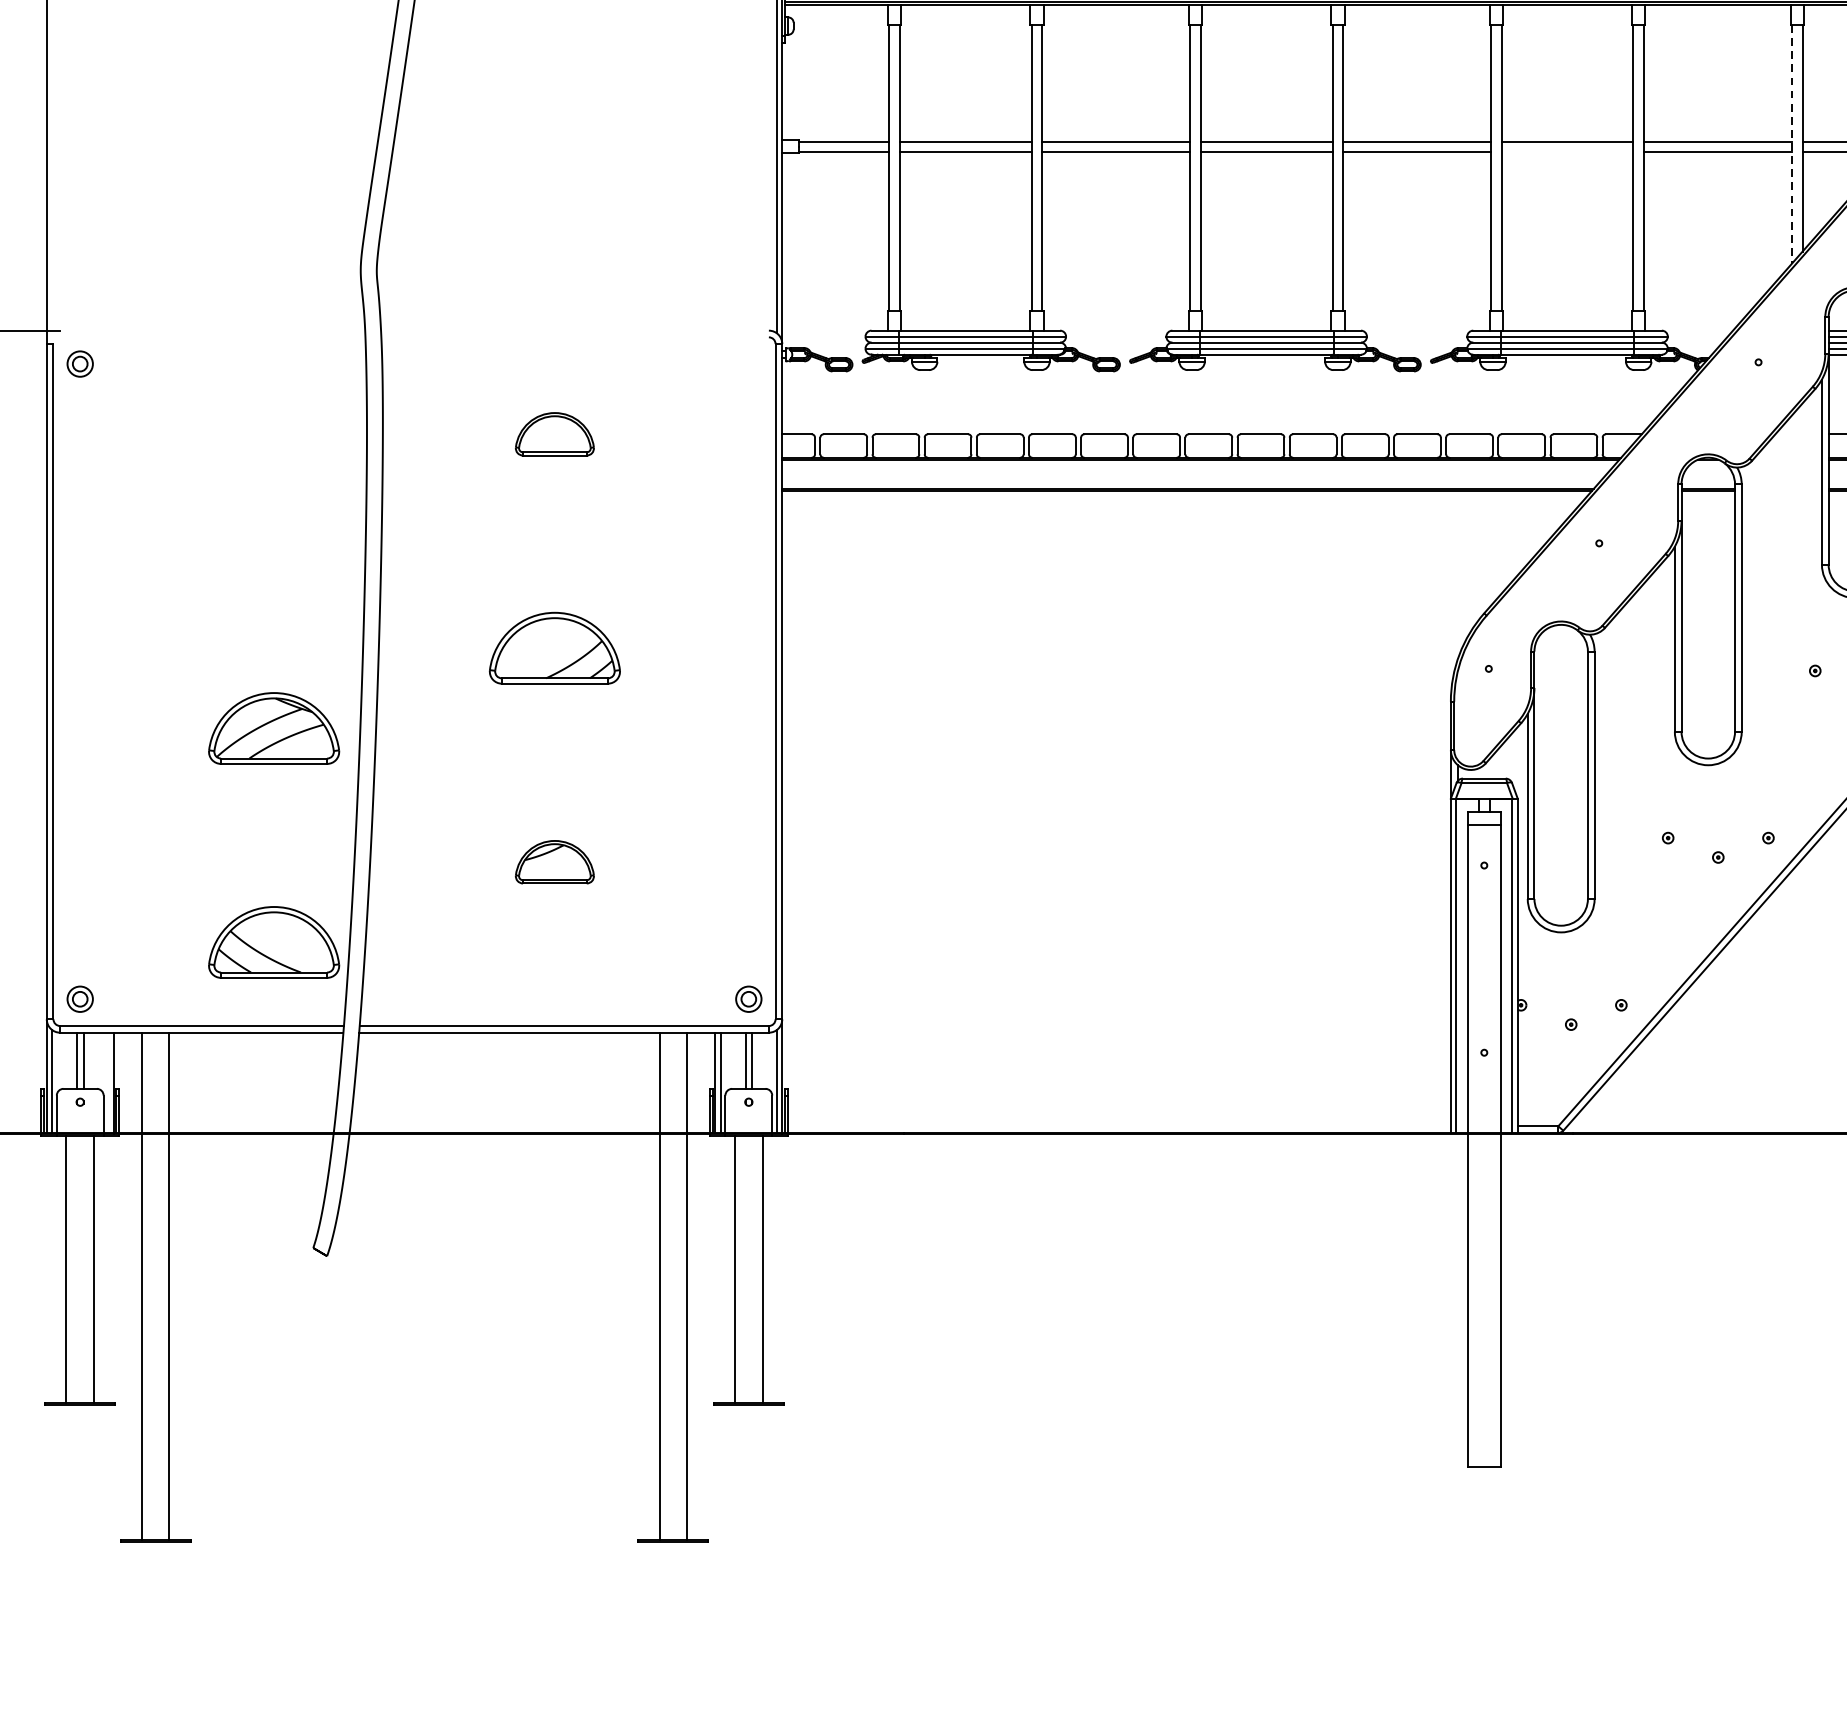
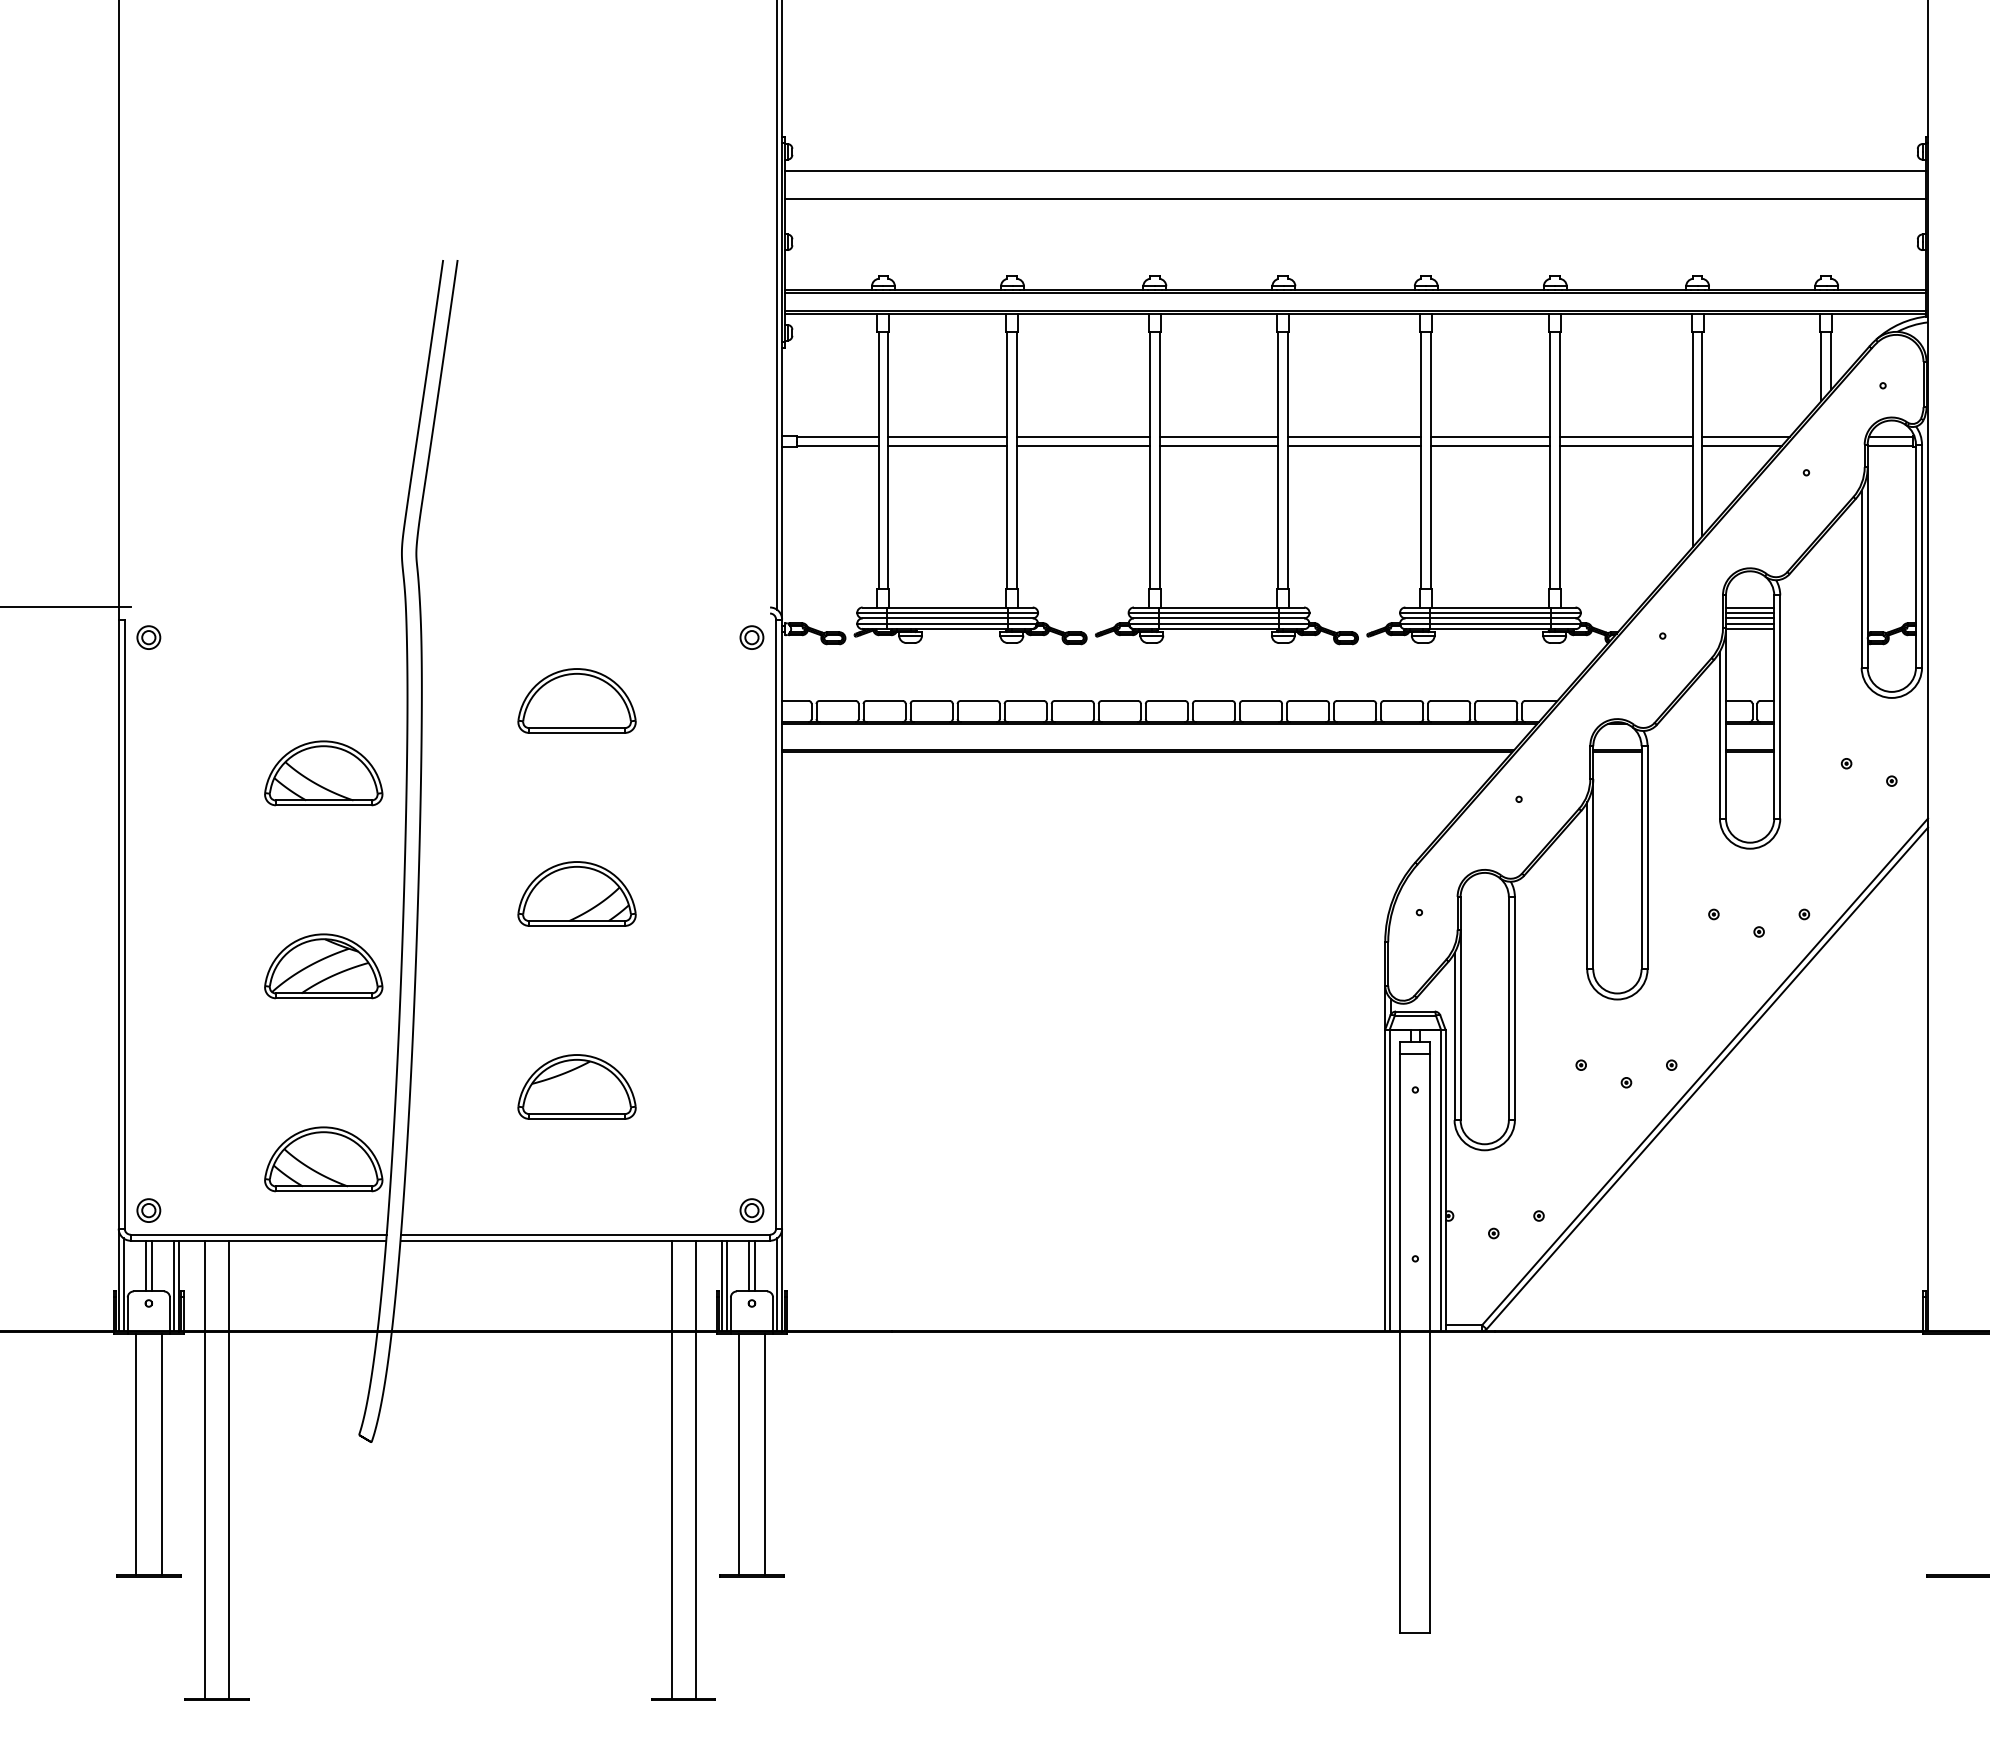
line: (1791, 144) -> (1692, 439), dashed -> solid
line: (1567, 152) -> (1490, 446), added
part: (748, 363) -> (751, 637), added
part: (554, 433) -> (576, 700), size x1.67
part: (273, 514) -> (323, 773), added
part: (554, 861) -> (576, 1086), size x1.67
line: (108, 1082) -> (174, 1285), added

